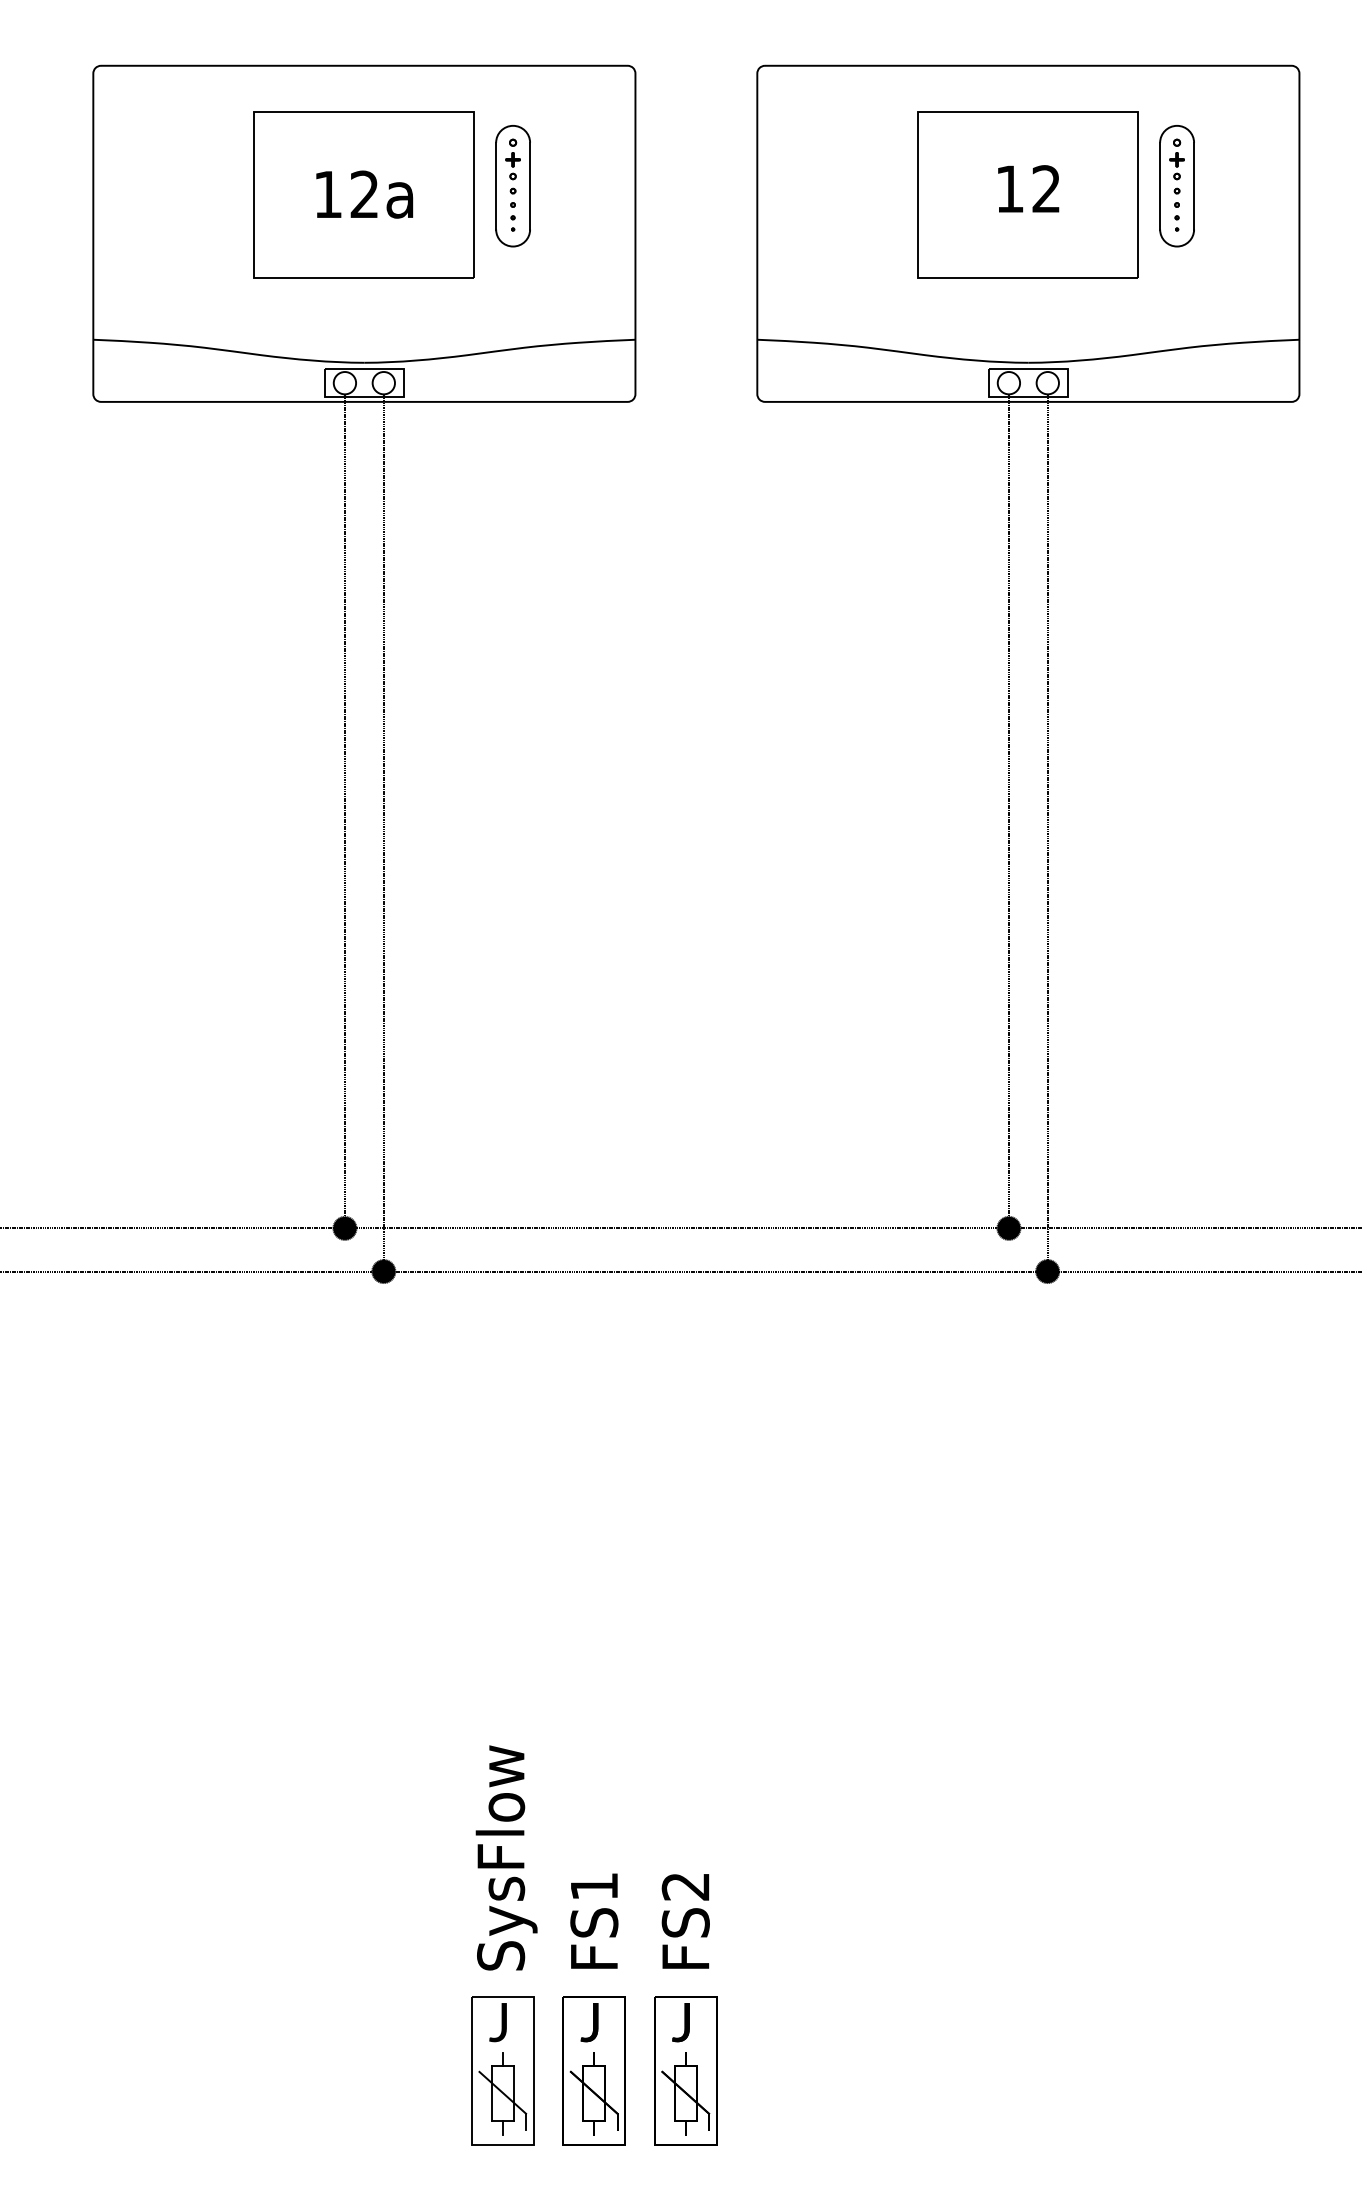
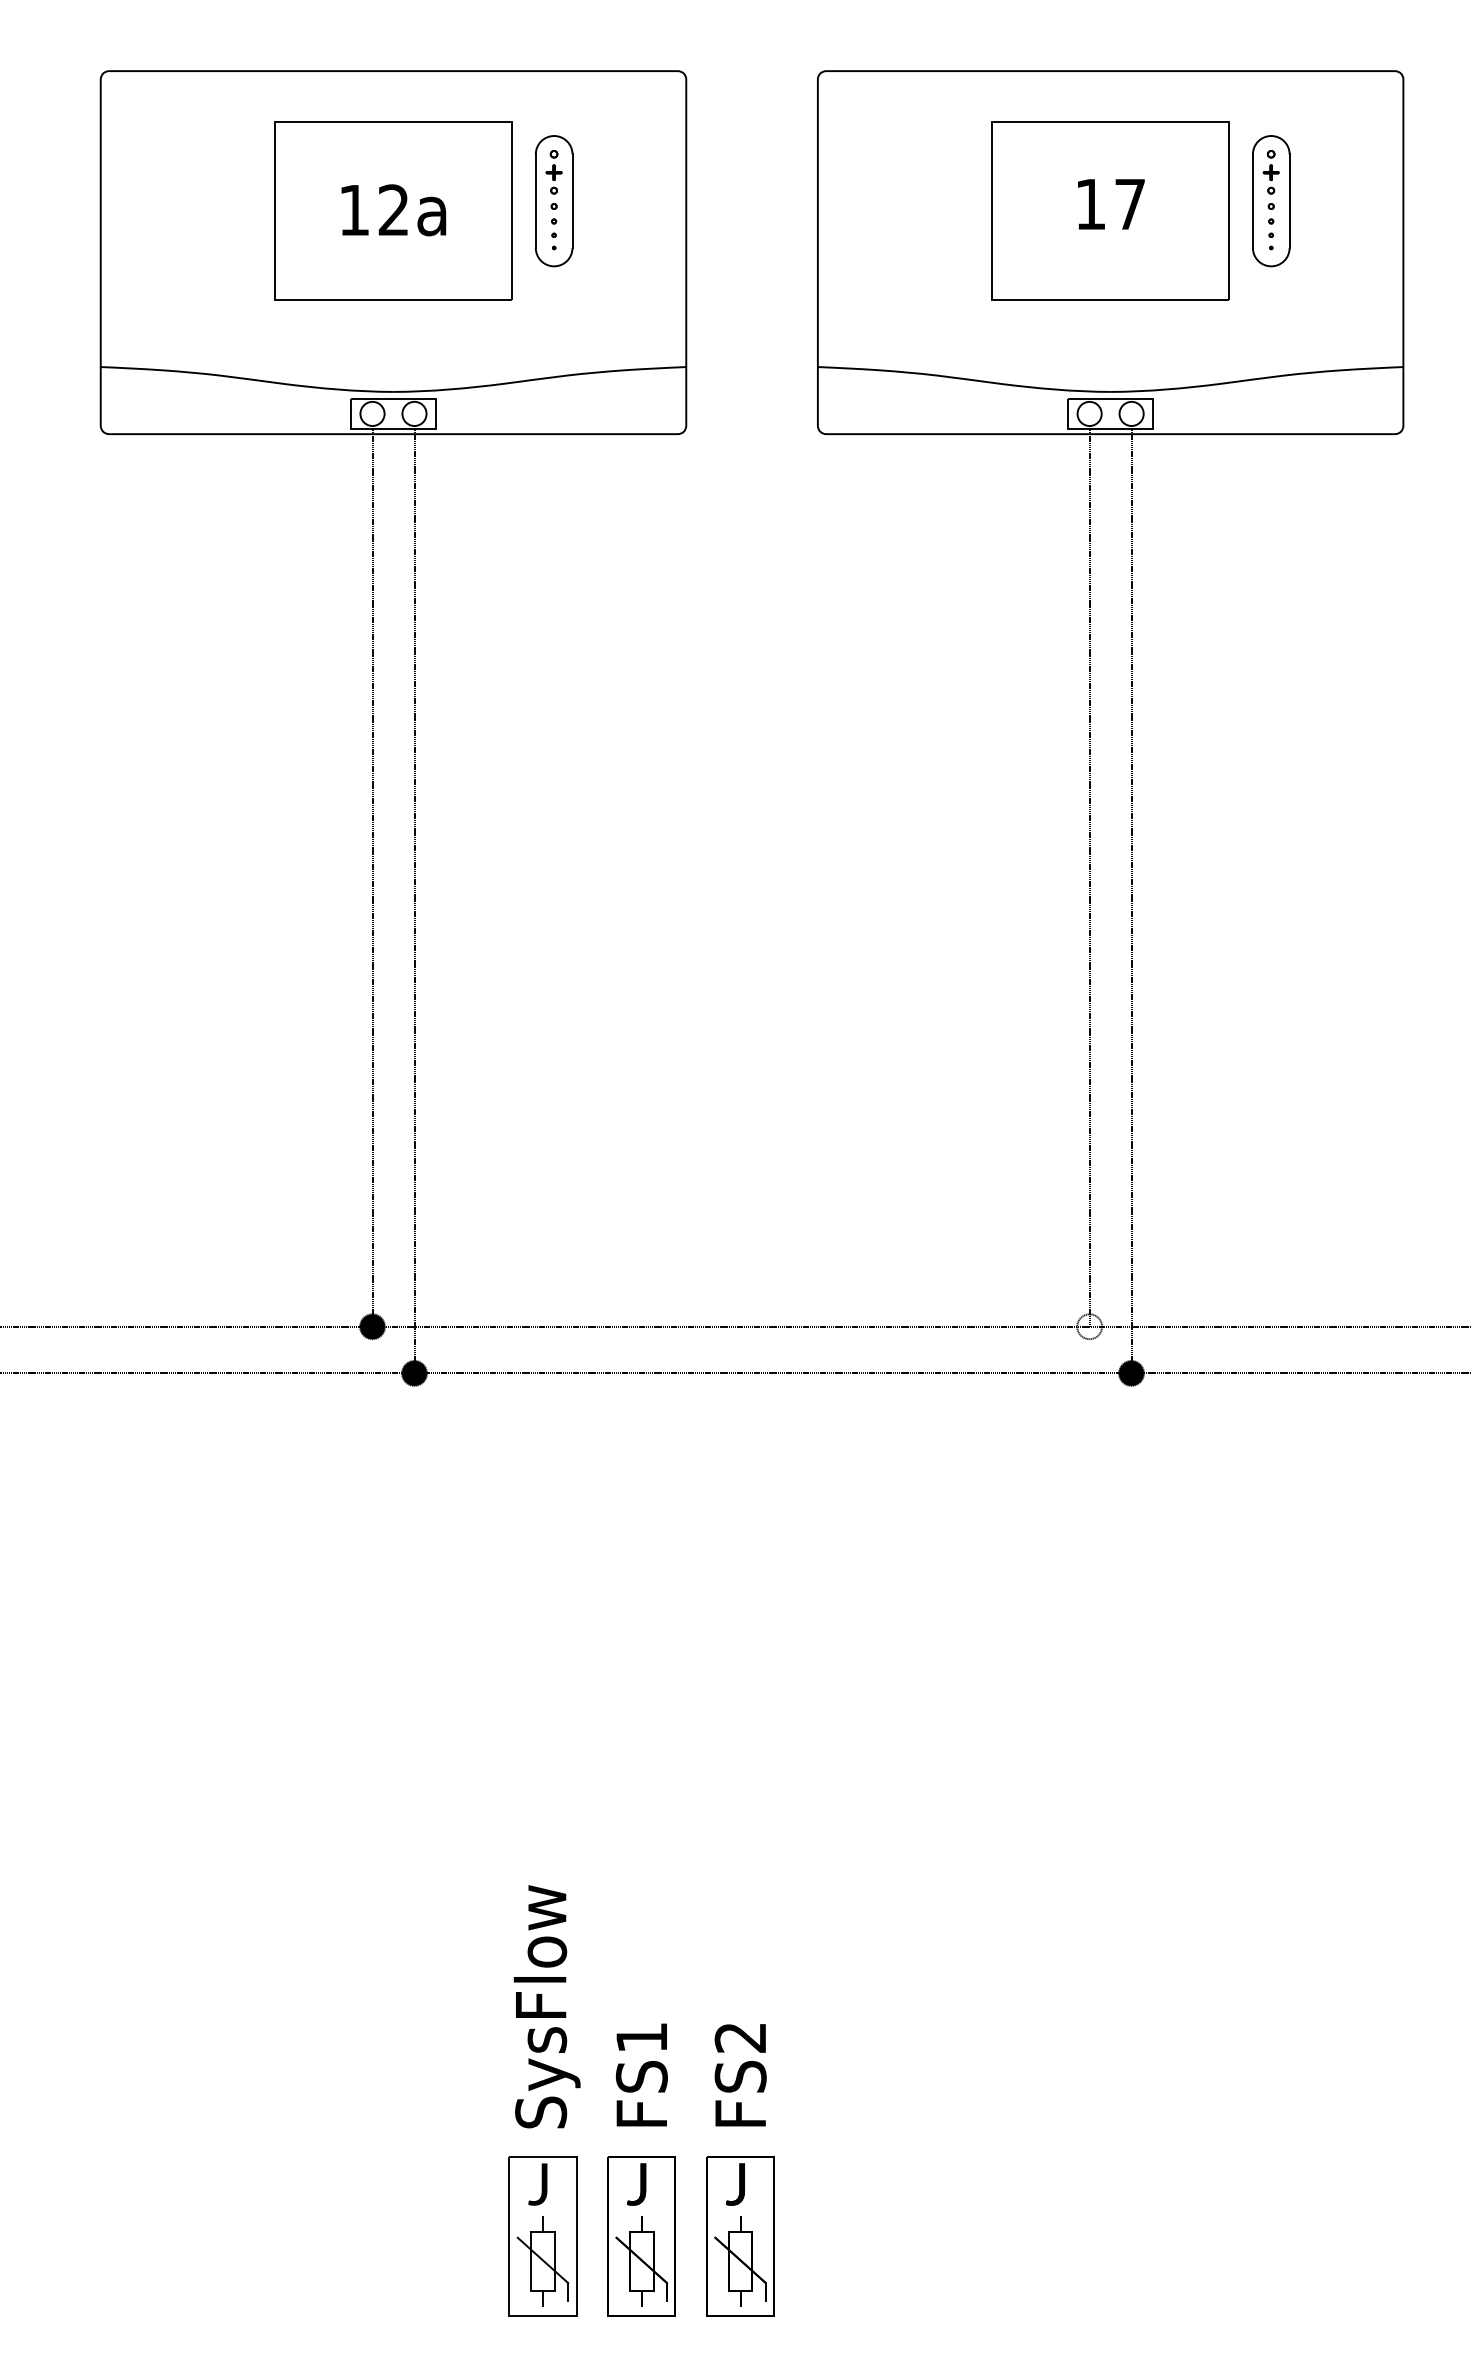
text: (1045, 188) -> (1129, 203), 12 -> 17
fill: (1008, 1228) -> (1089, 1326), removed

